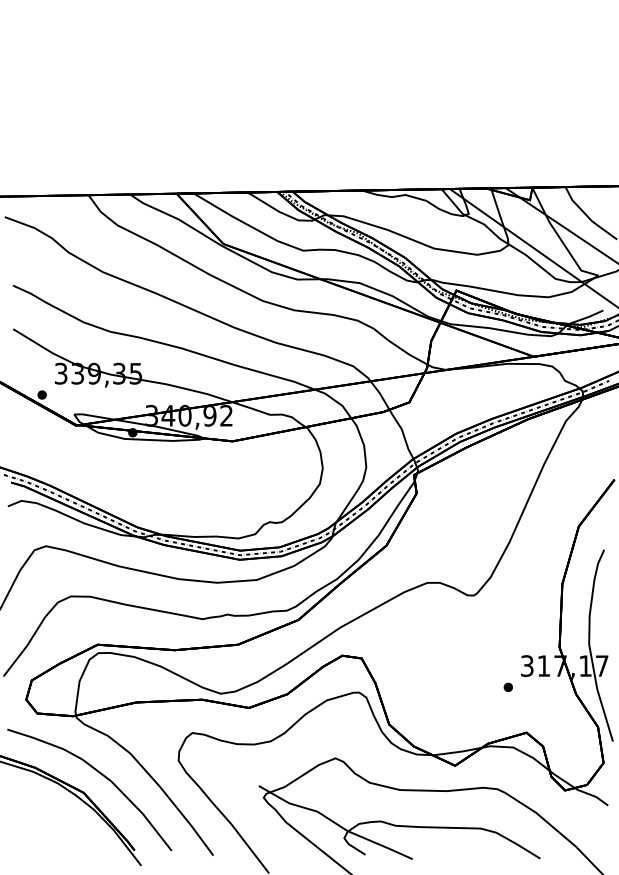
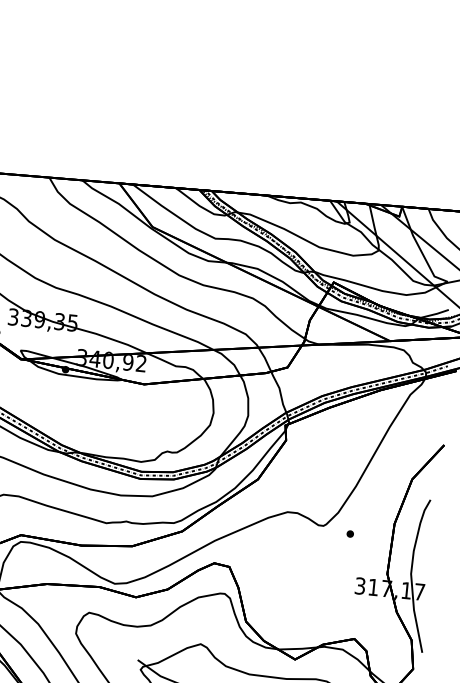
part: (507, 686) -> (349, 533), moved

